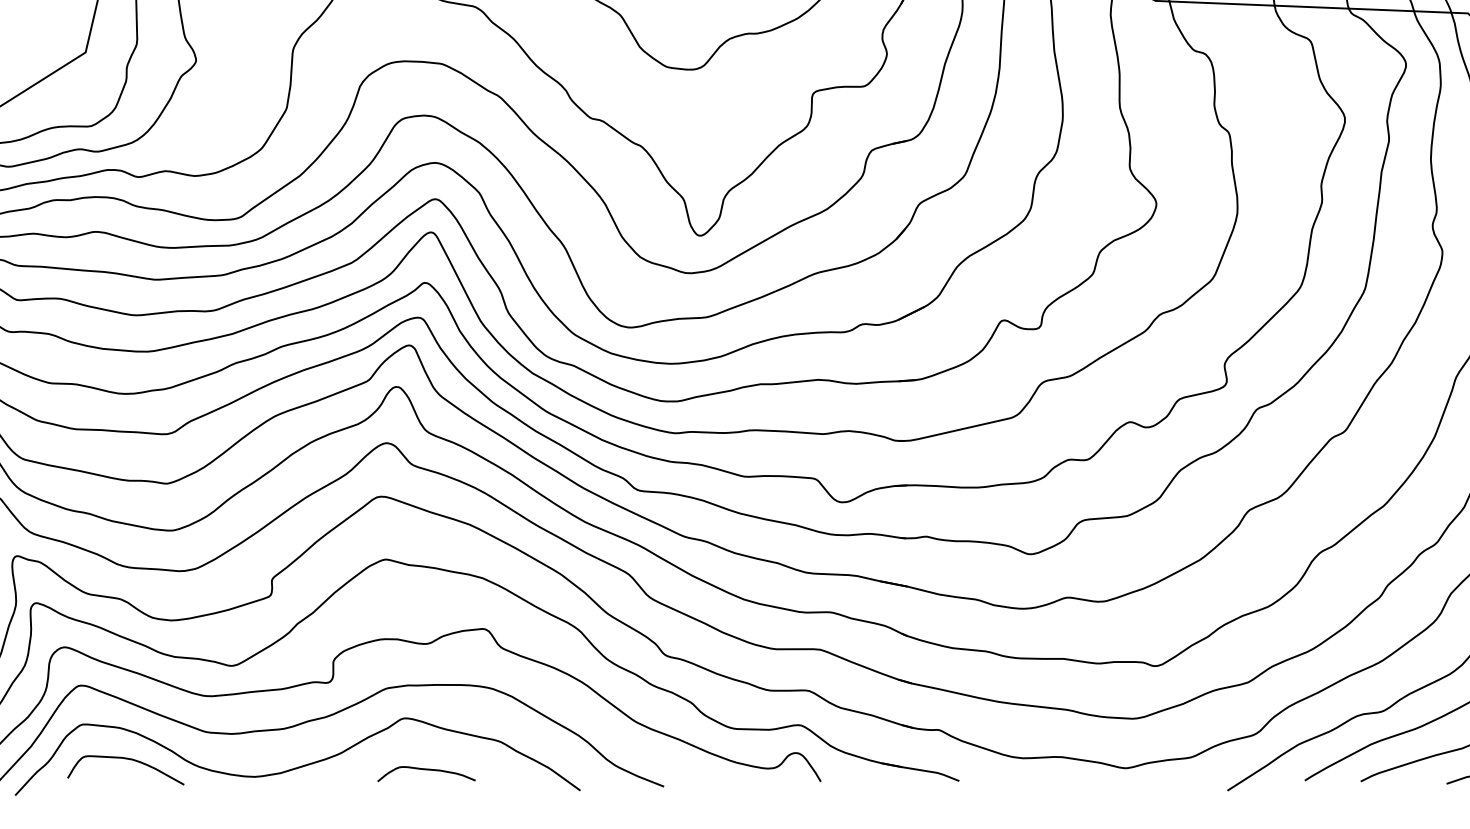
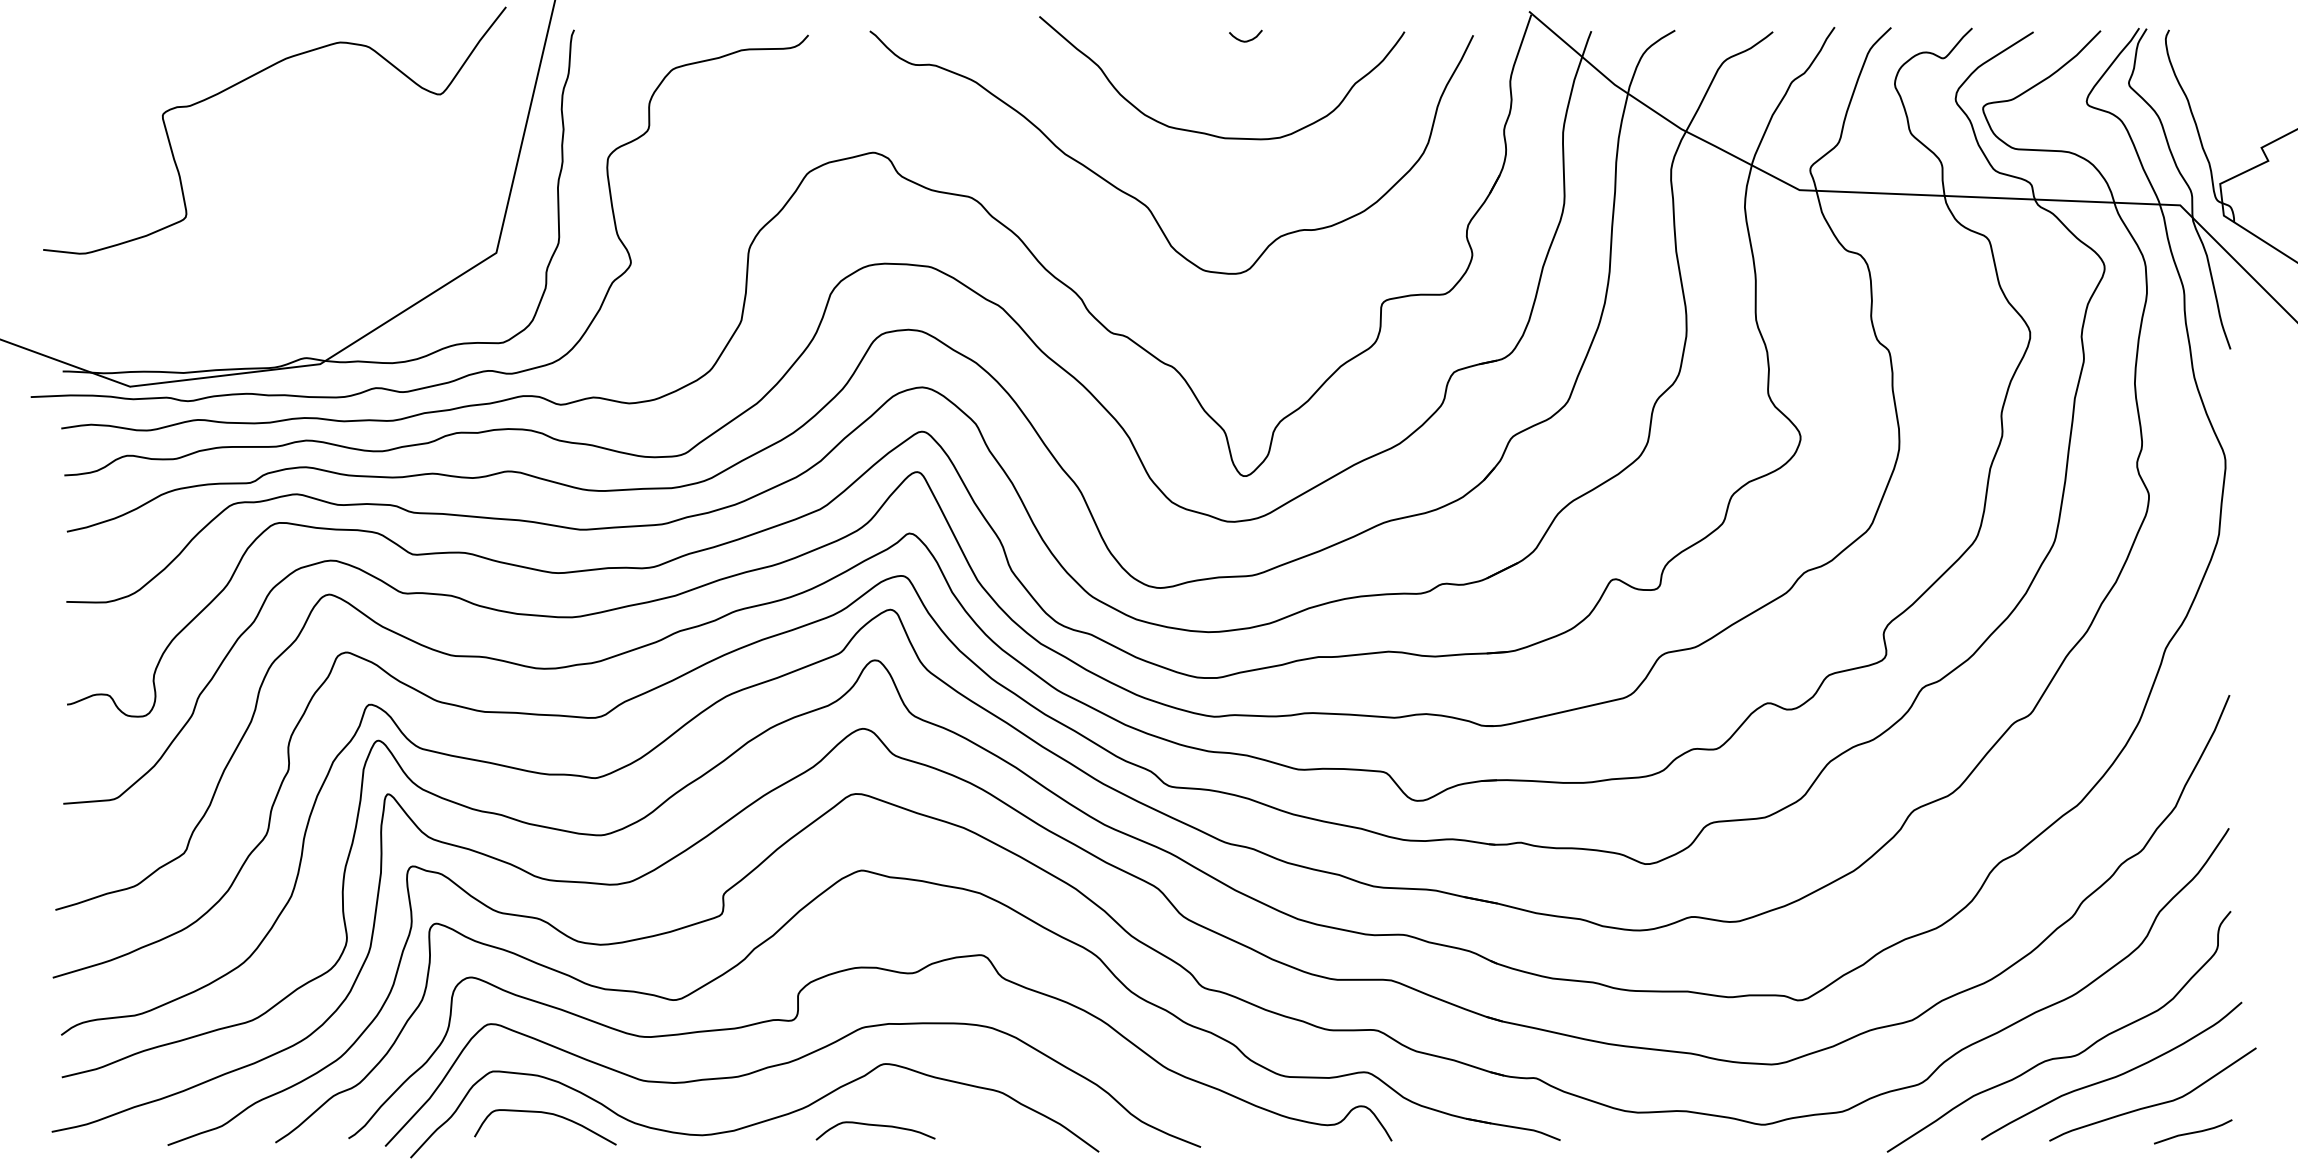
curve: (426, 770) -> (875, 1126), moved

